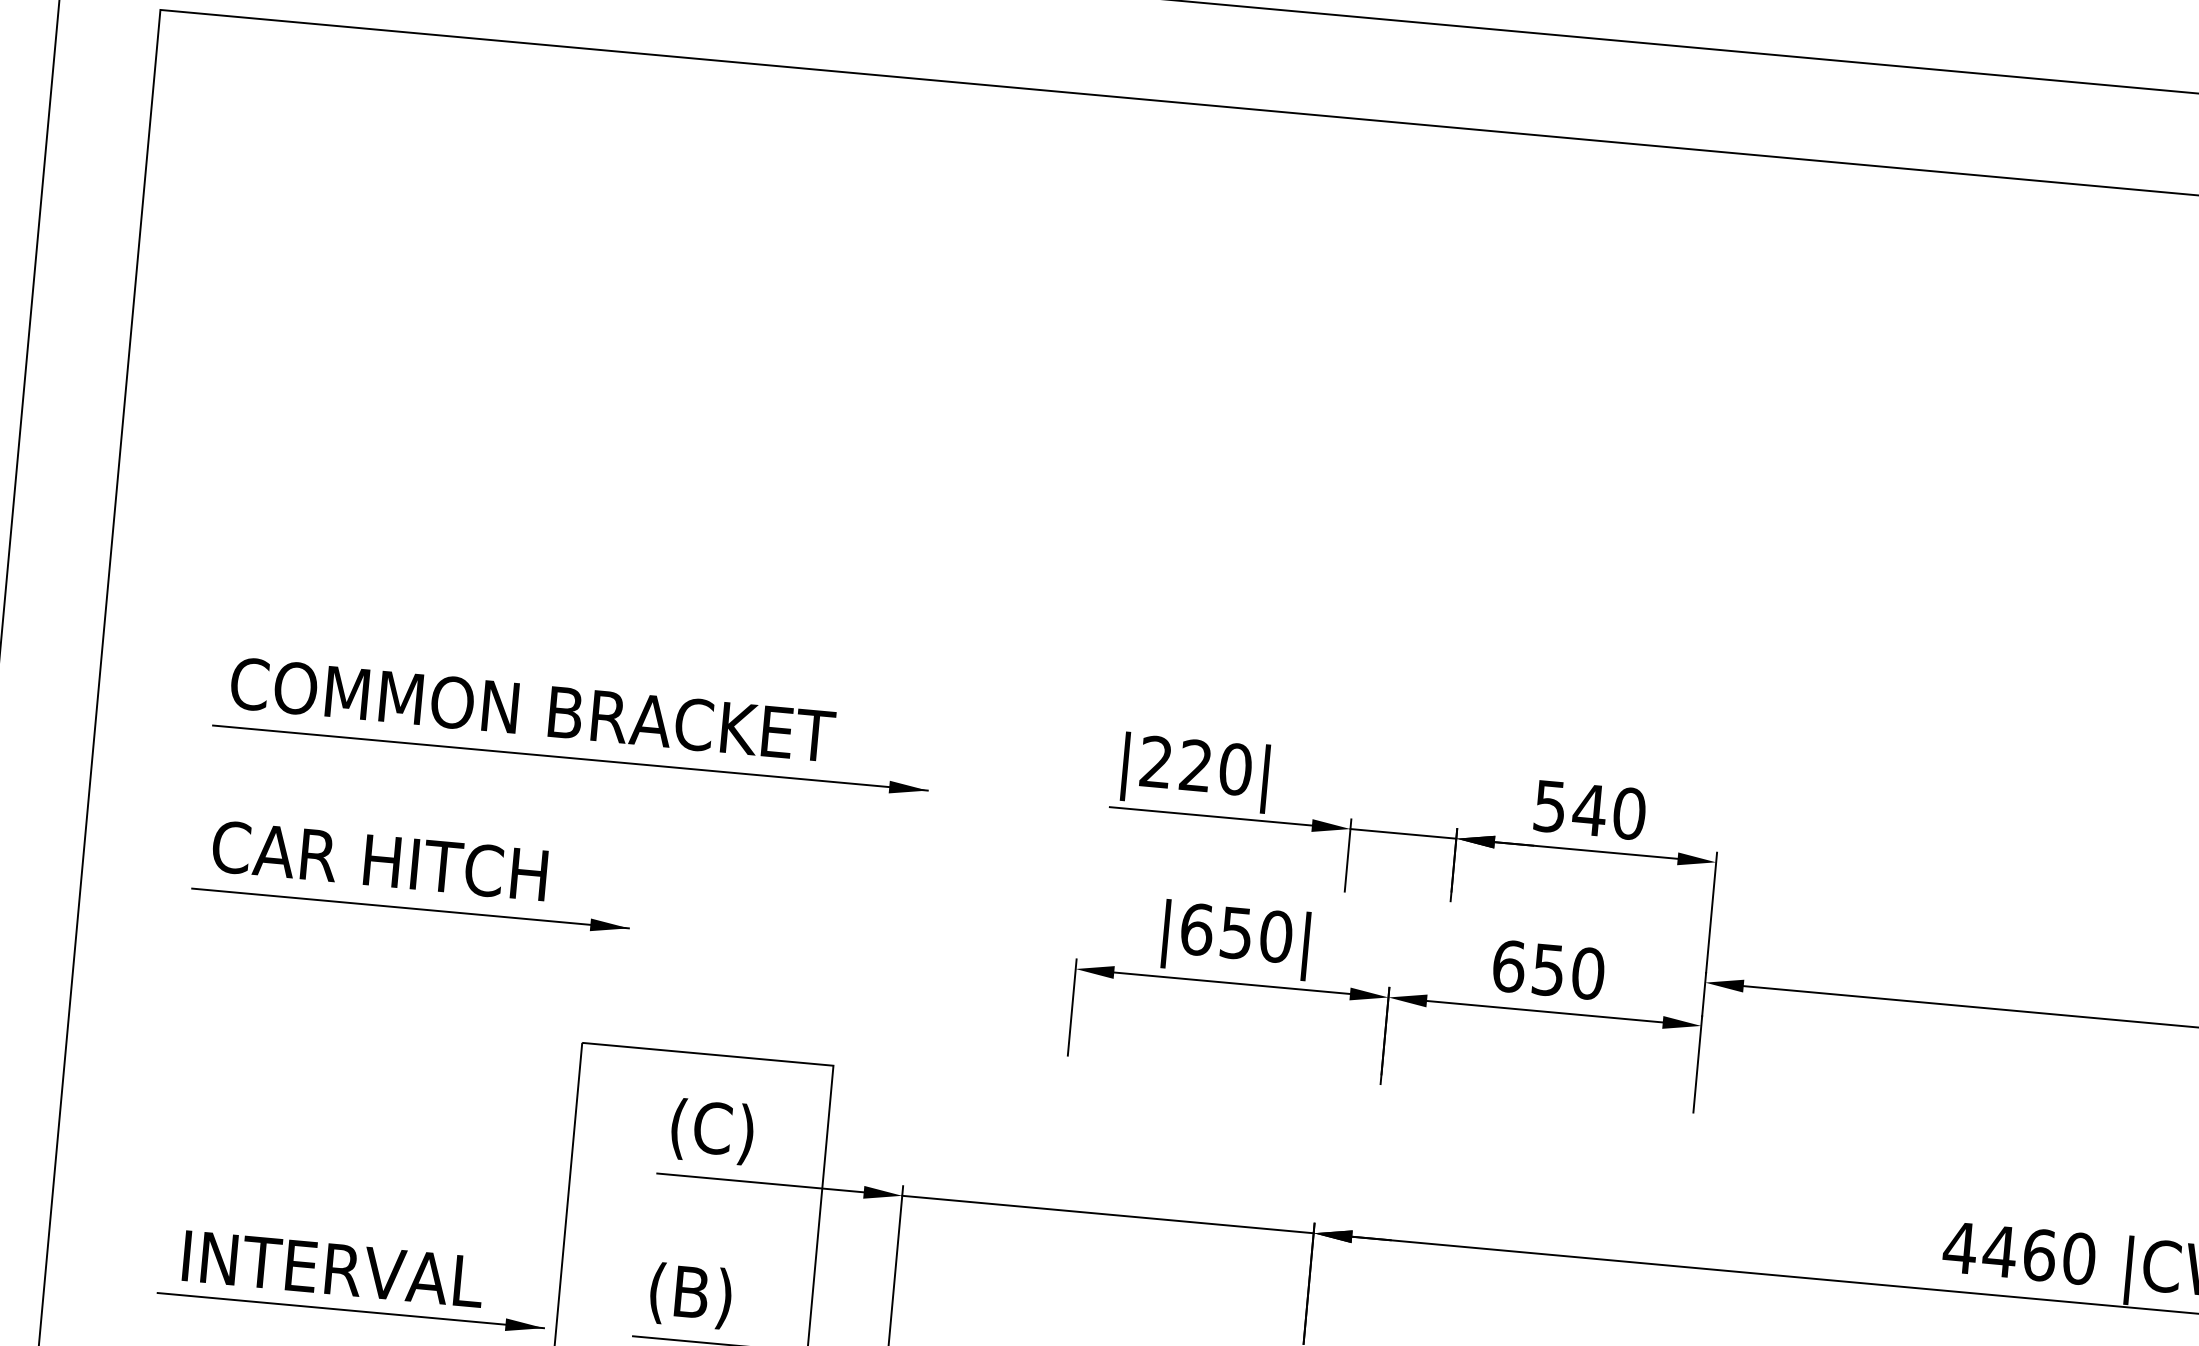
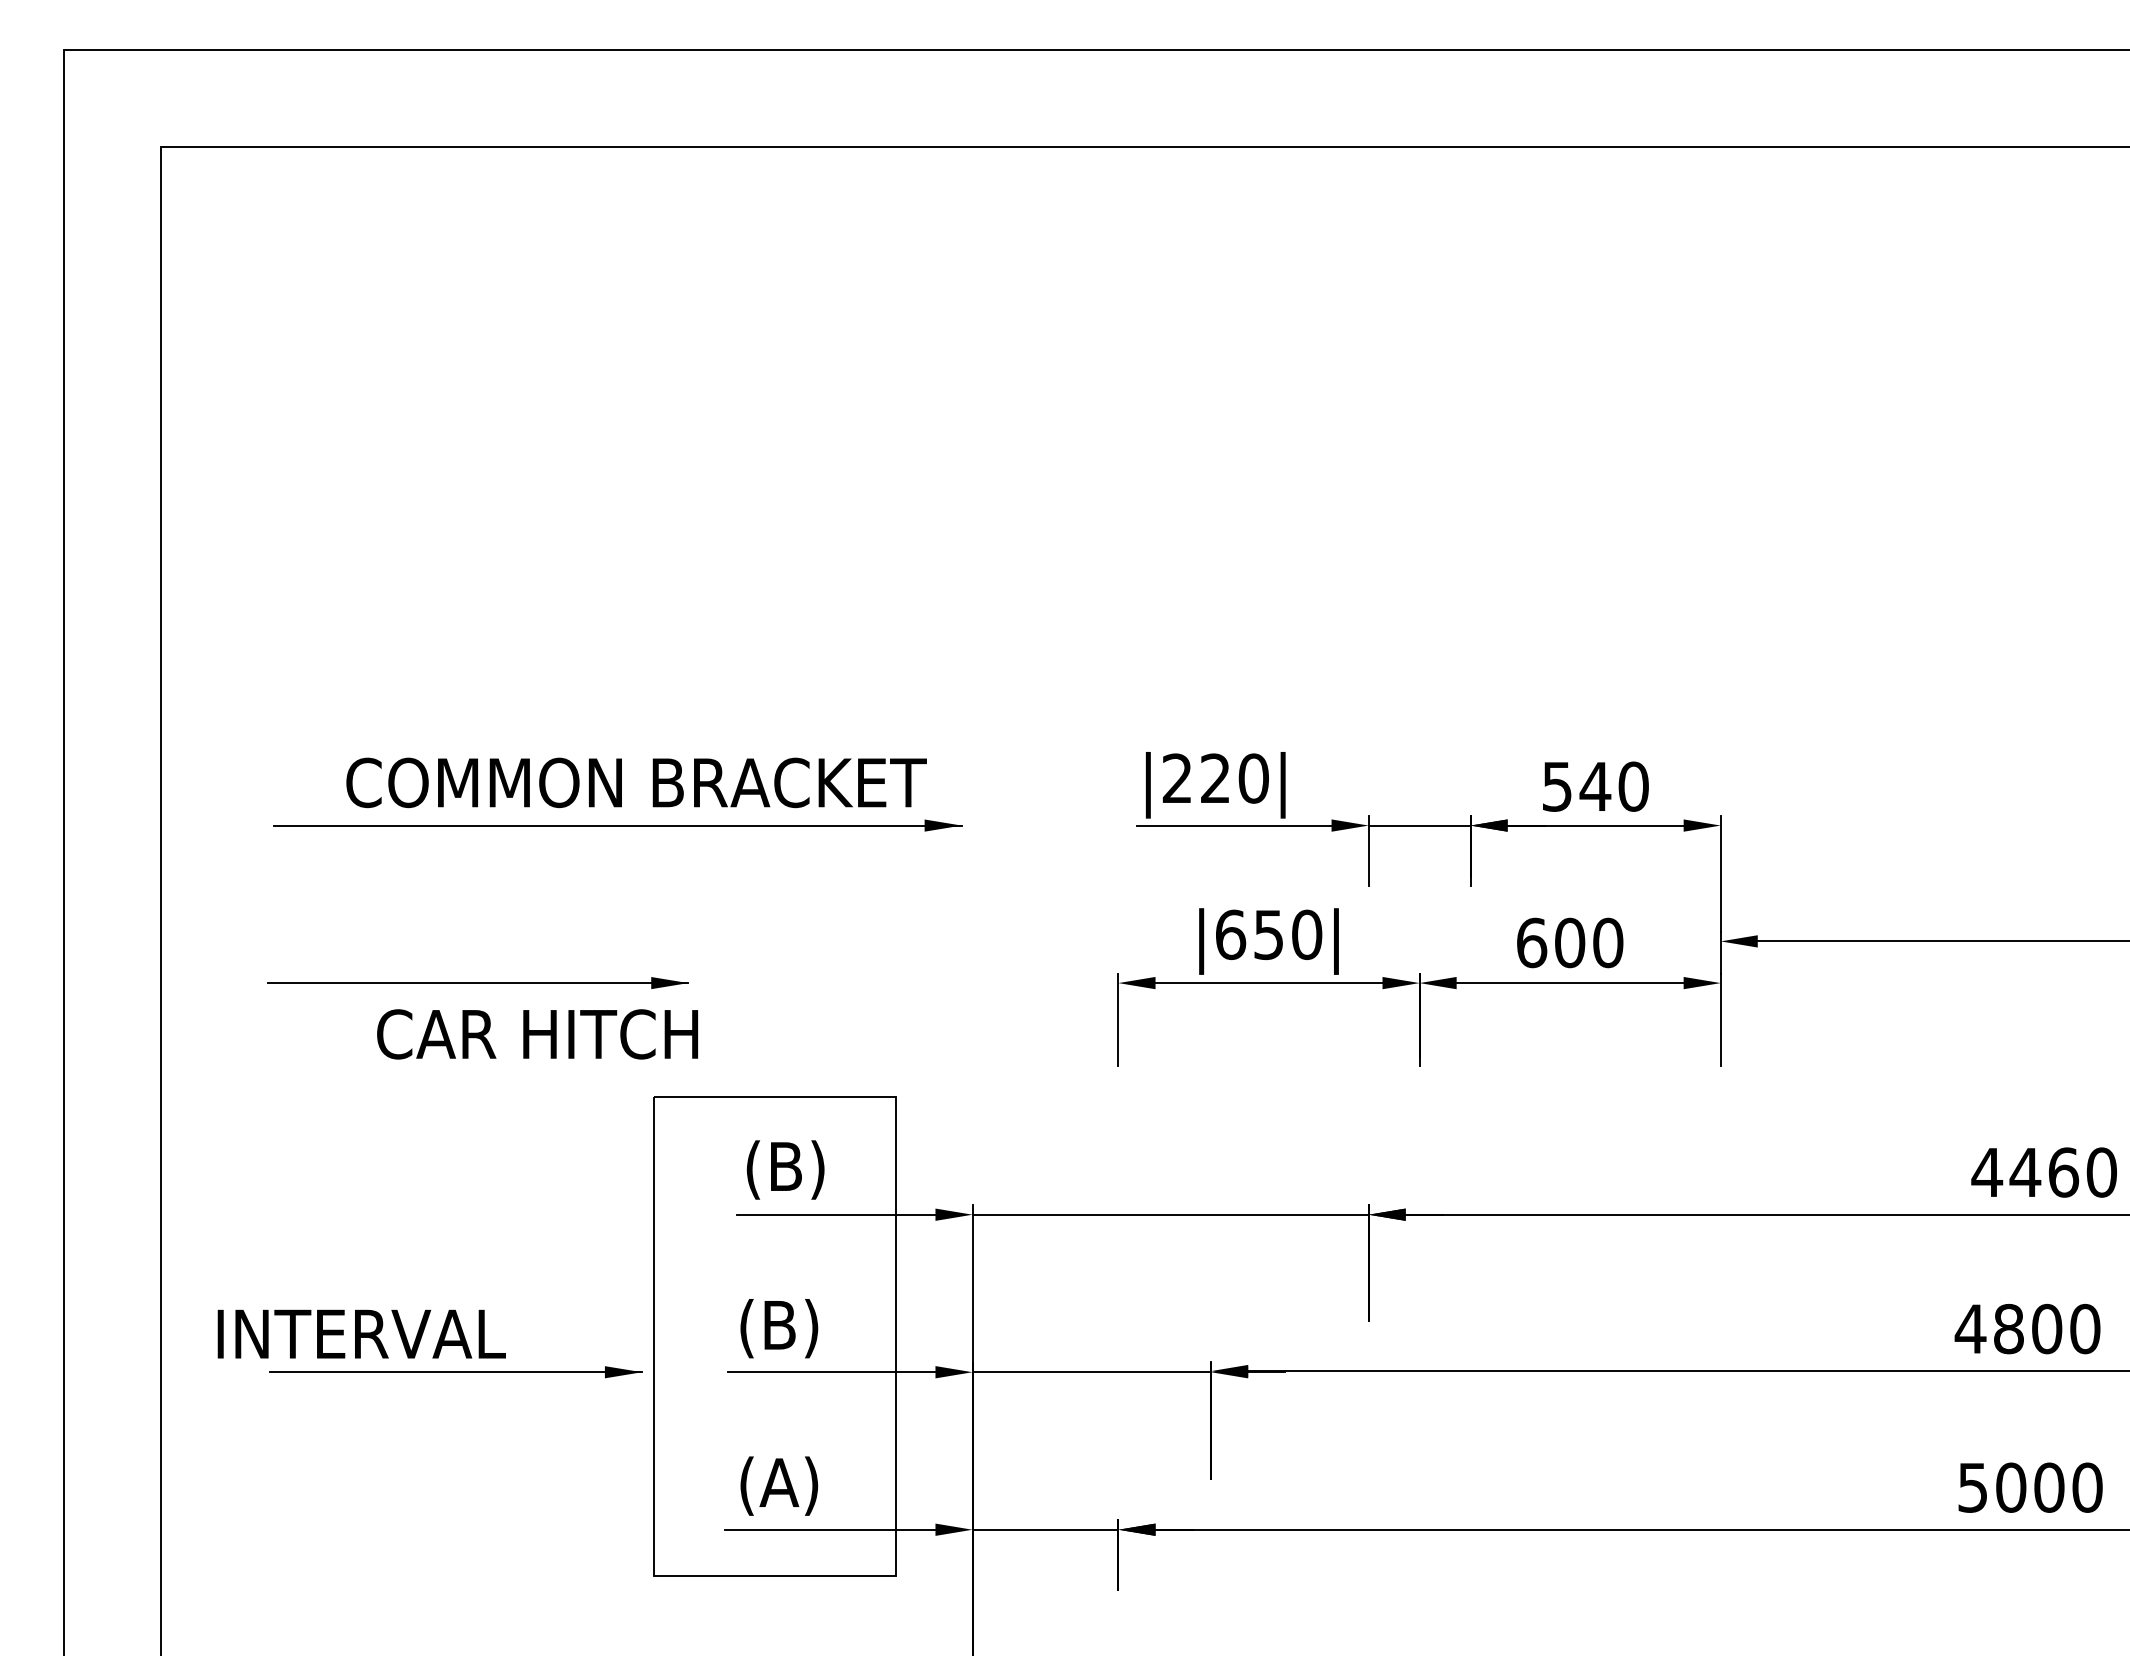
text: (532, 709) -> (636, 782), moved
text: (379, 861) -> (537, 1034), moved
text: (1549, 969) -> (1570, 942), 650 -> 600
text: (712, 1131) -> (785, 1169), (C) -> (B)
text: (333, 1268) -> (361, 1333), moved

